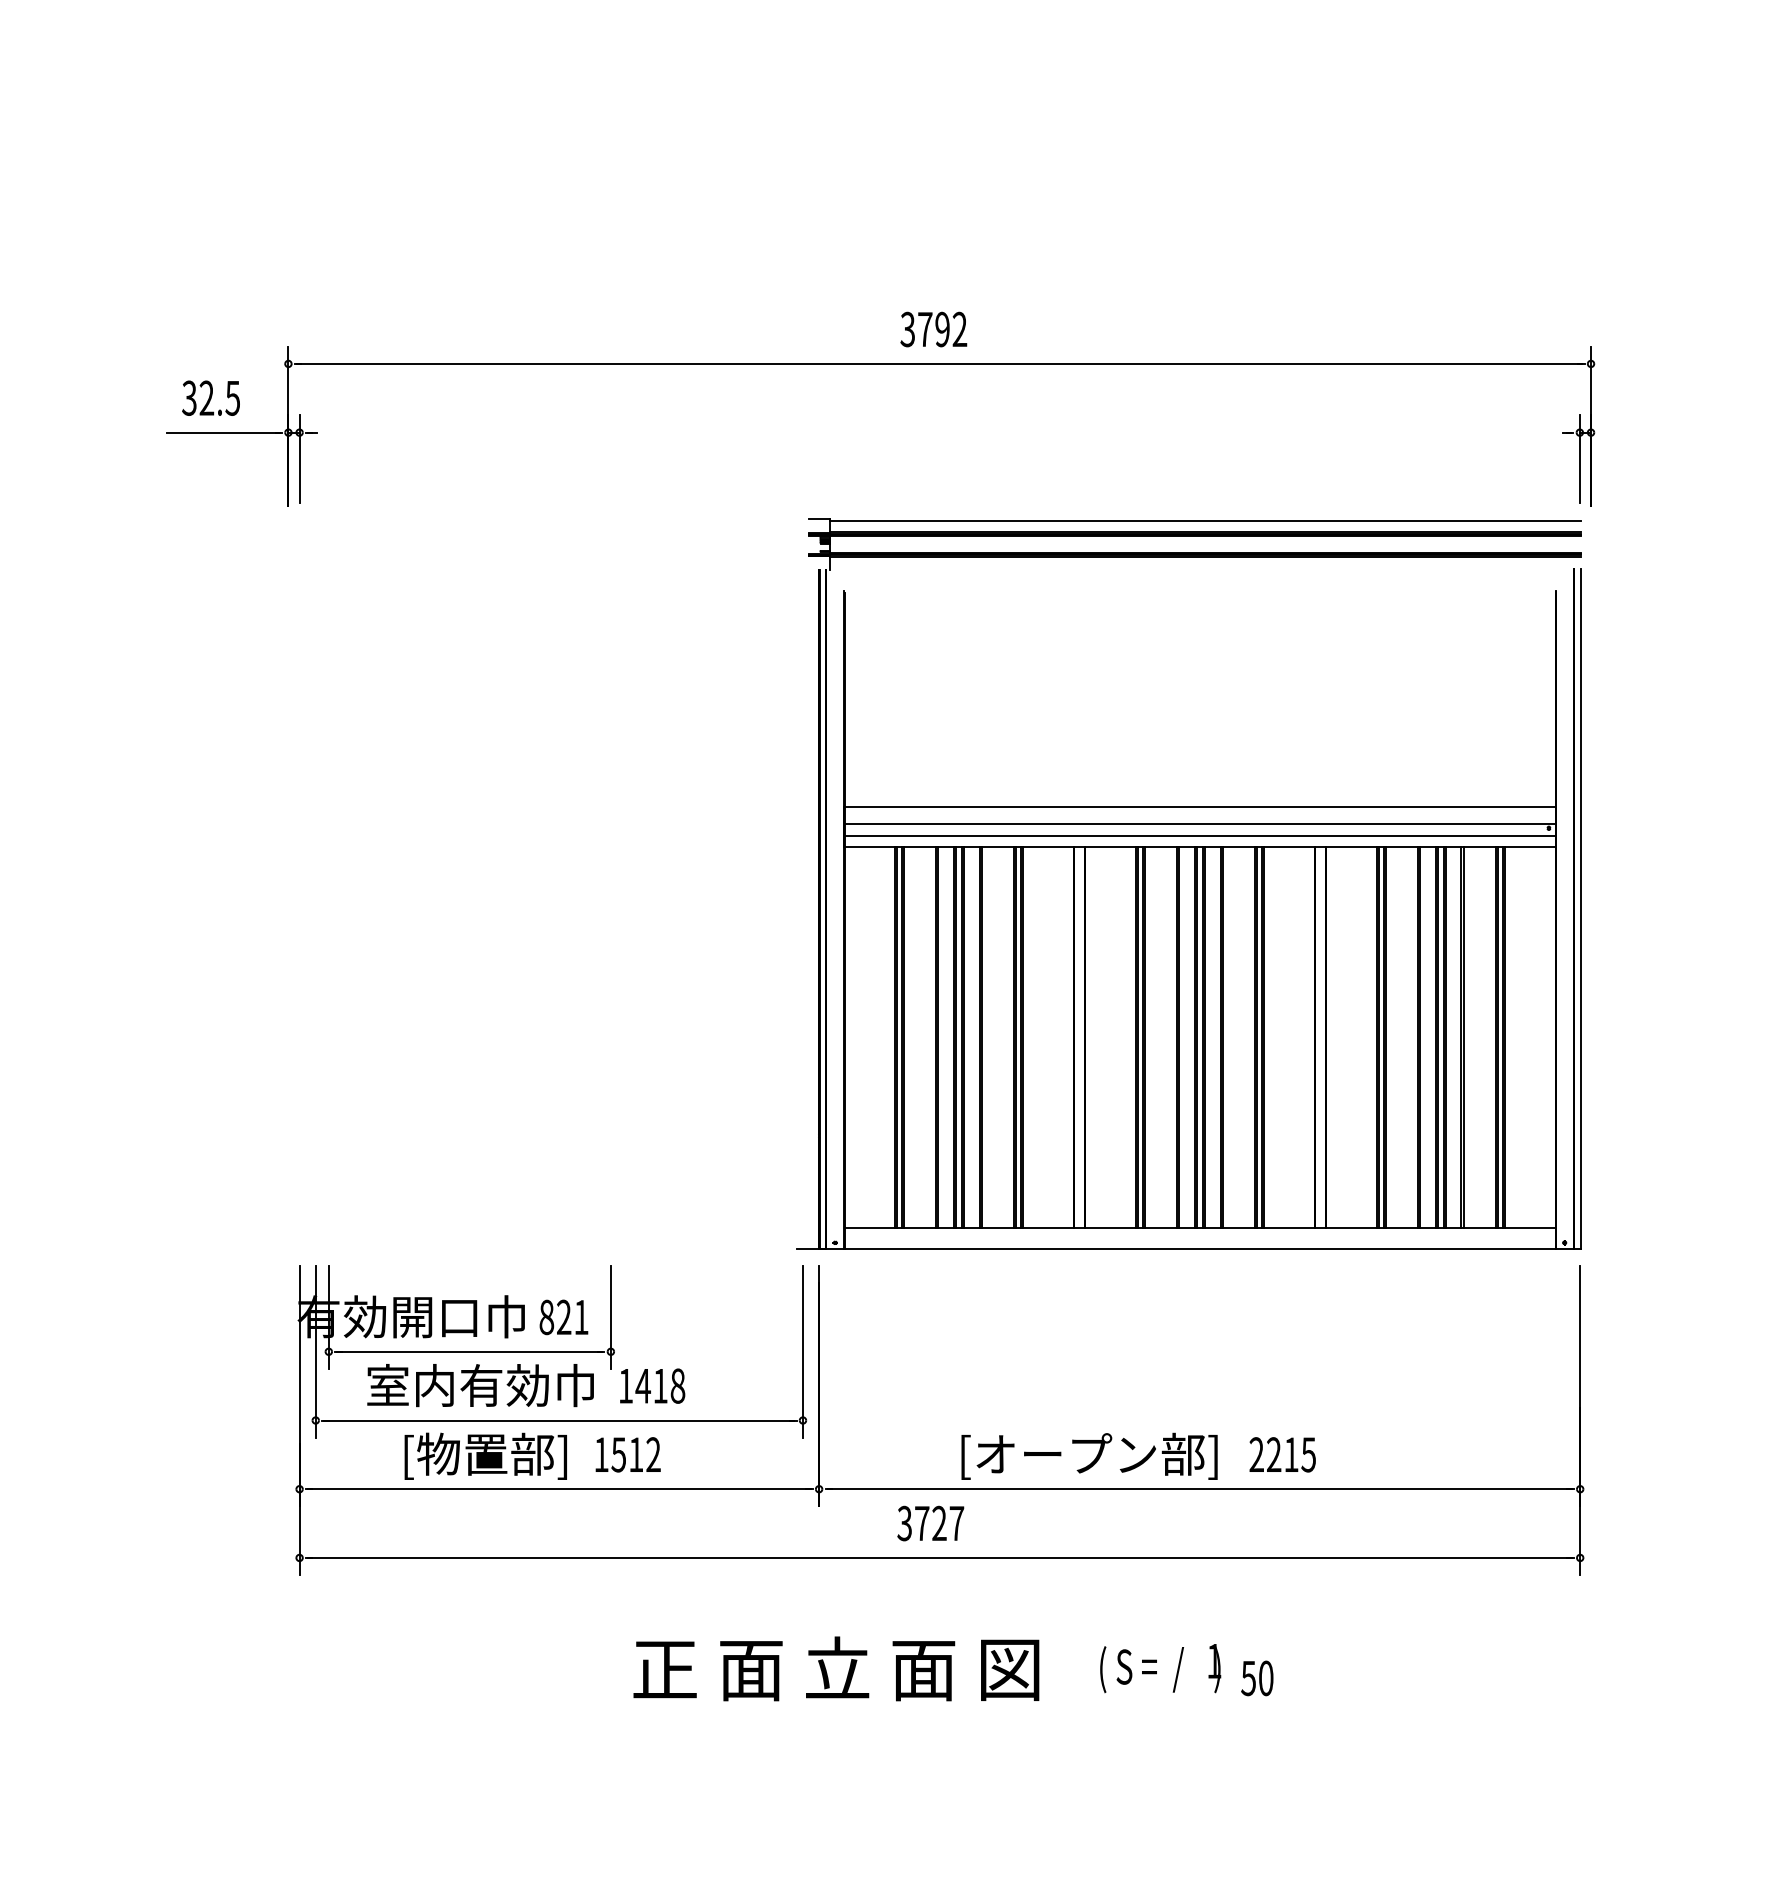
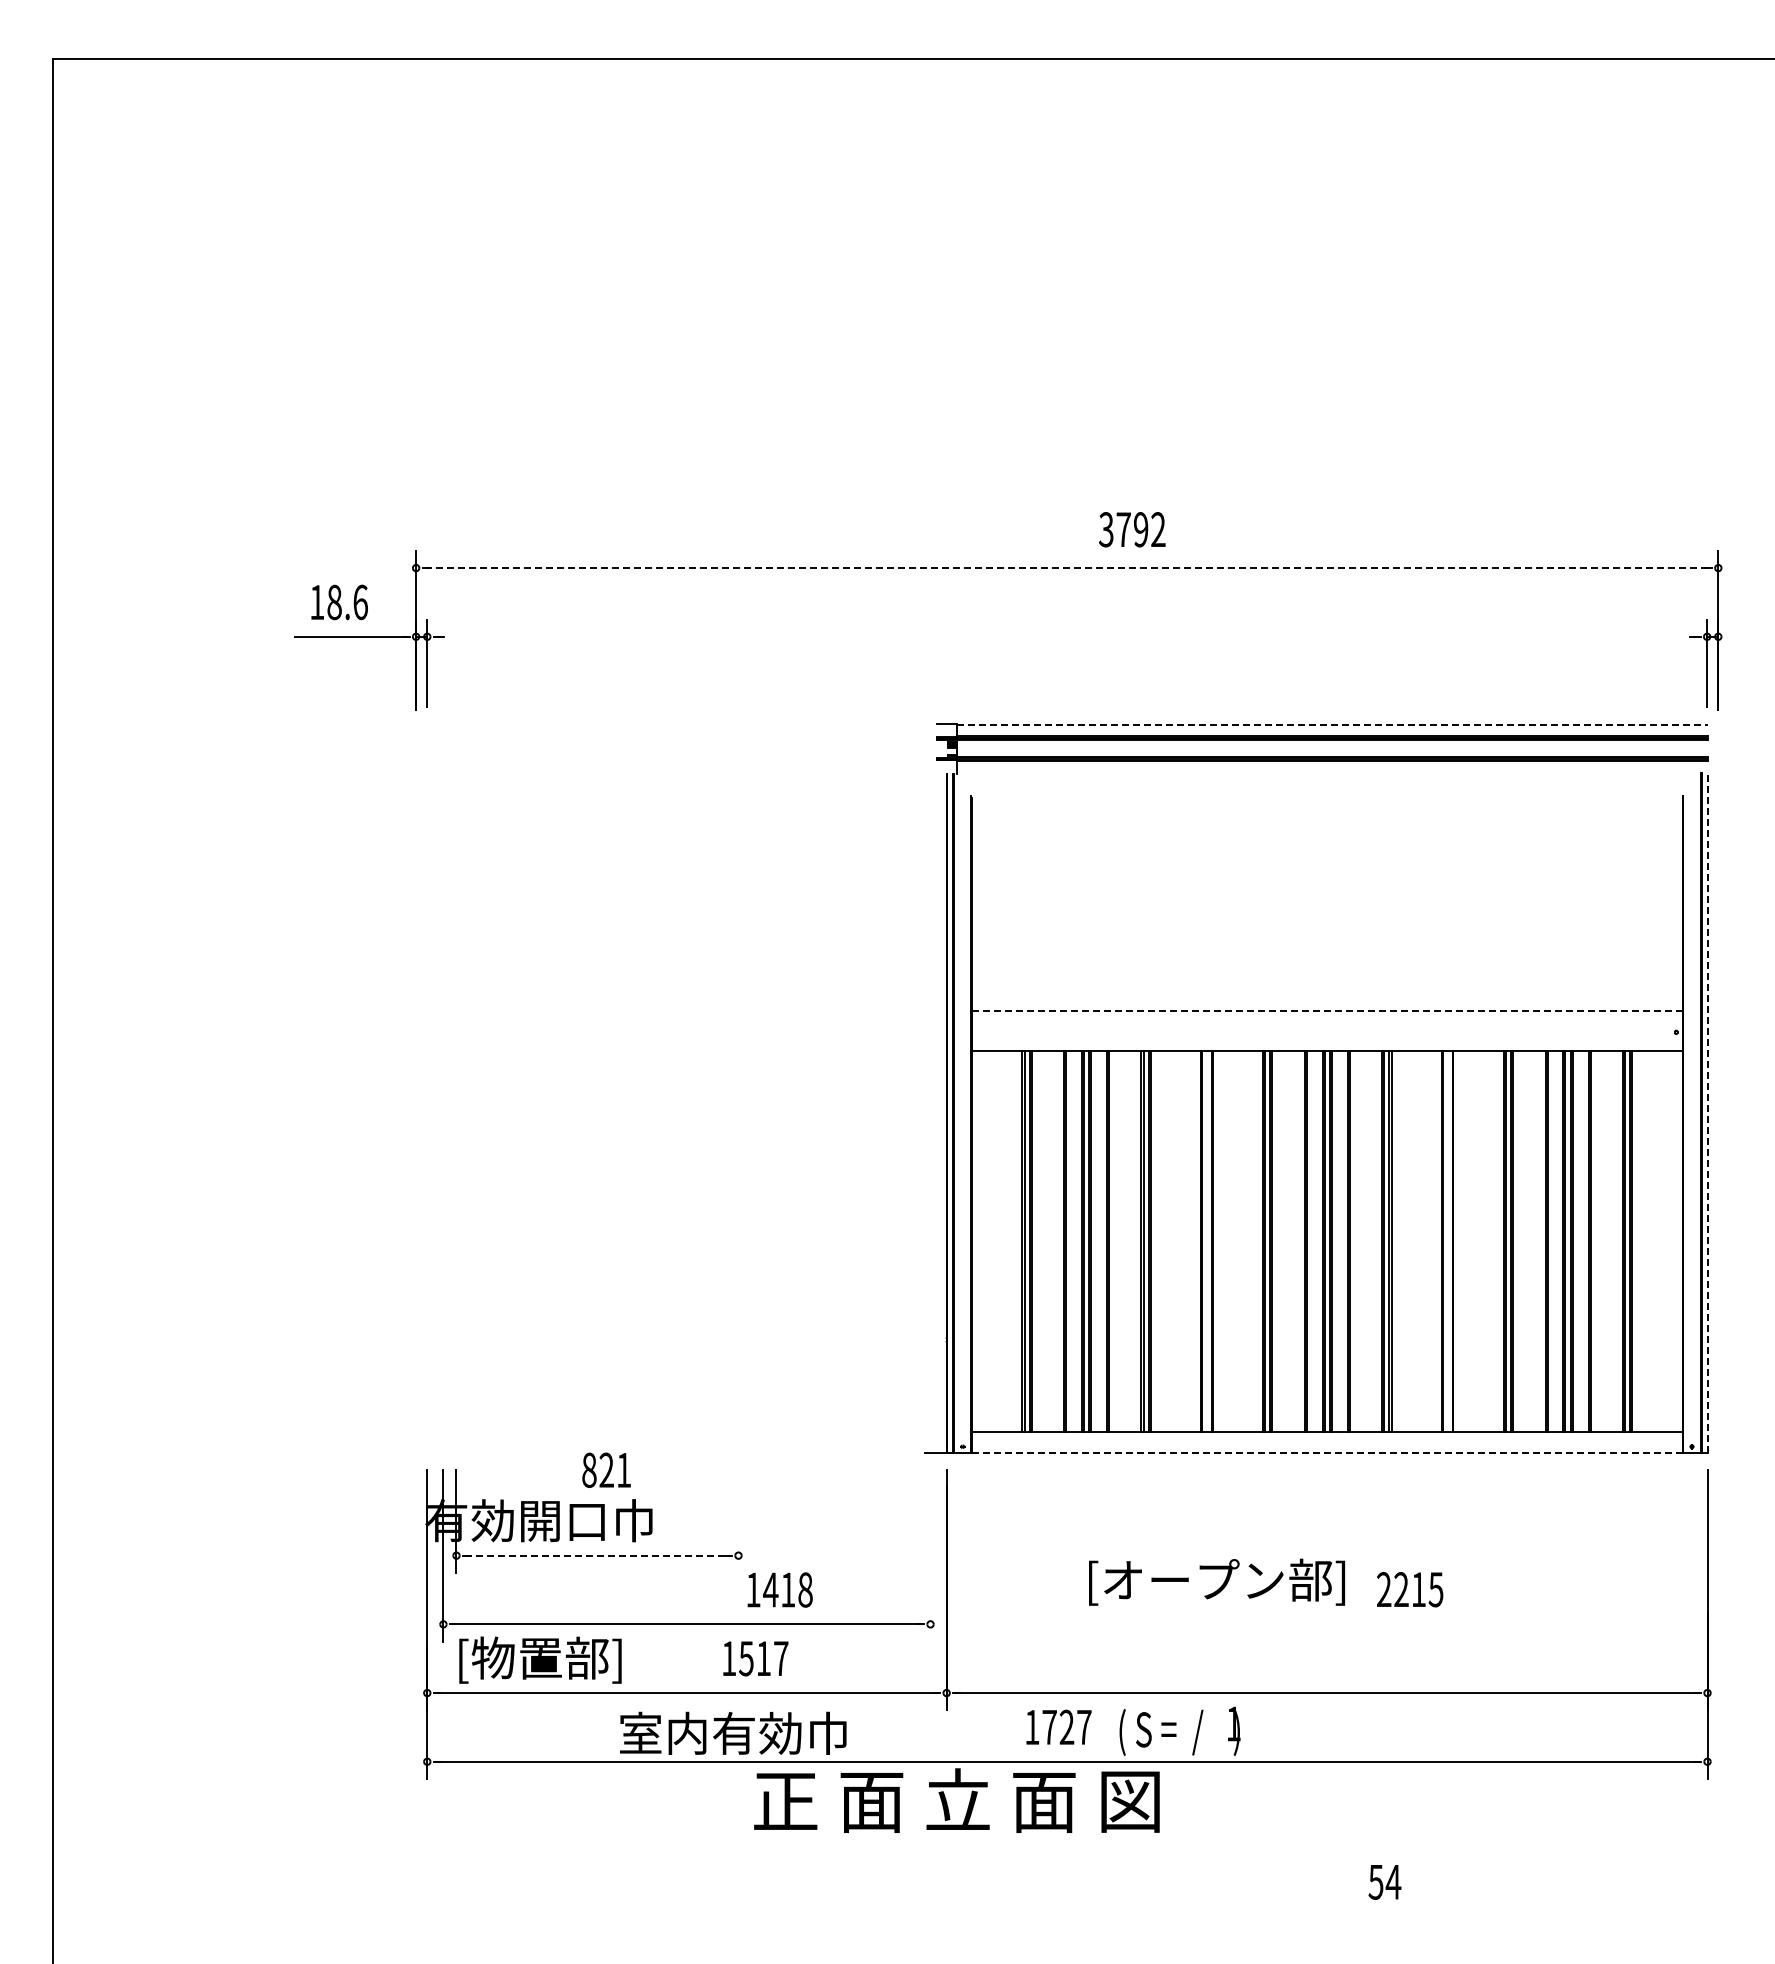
text: (934, 329) -> (1132, 529), moved
line: (940, 364) -> (1067, 568), solid -> dashed
text: (210, 398) -> (338, 602), 32.5 -> 18.6
line: (1206, 520) -> (1333, 724), solid -> dashed
line: (1200, 807) -> (1327, 1011), solid -> dashed
line: (1200, 824) -> (1327, 1028), removed
line: (1200, 836) -> (1327, 1040), removed
line: (1580, 908) -> (1707, 1112), solid -> dashed
line: (1200, 1248) -> (1327, 1452), solid -> dashed
text: (563, 1316) -> (606, 1469), moved
line: (610, 1316) -> (738, 1520), removed
line: (469, 1351) -> (597, 1555), solid -> dashed
line: (802, 1351) -> (930, 1555), removed
text: (480, 1384) -> (733, 1732), moved
text: (653, 1454) -> (781, 1658), 1512 -> 1517
text: (1283, 1454) -> (1410, 1589), moved
text: (485, 1455) -> (540, 1659), moved
text: (1089, 1455) -> (1216, 1581), moved
text: (903, 1523) -> (1031, 1727), 3727 -> 1727
text: (1160, 1667) -> (1179, 1730), moved
text: (835, 1668) -> (956, 1800), moved
text: (1266, 1677) -> (1393, 1881), 50 -> 54

